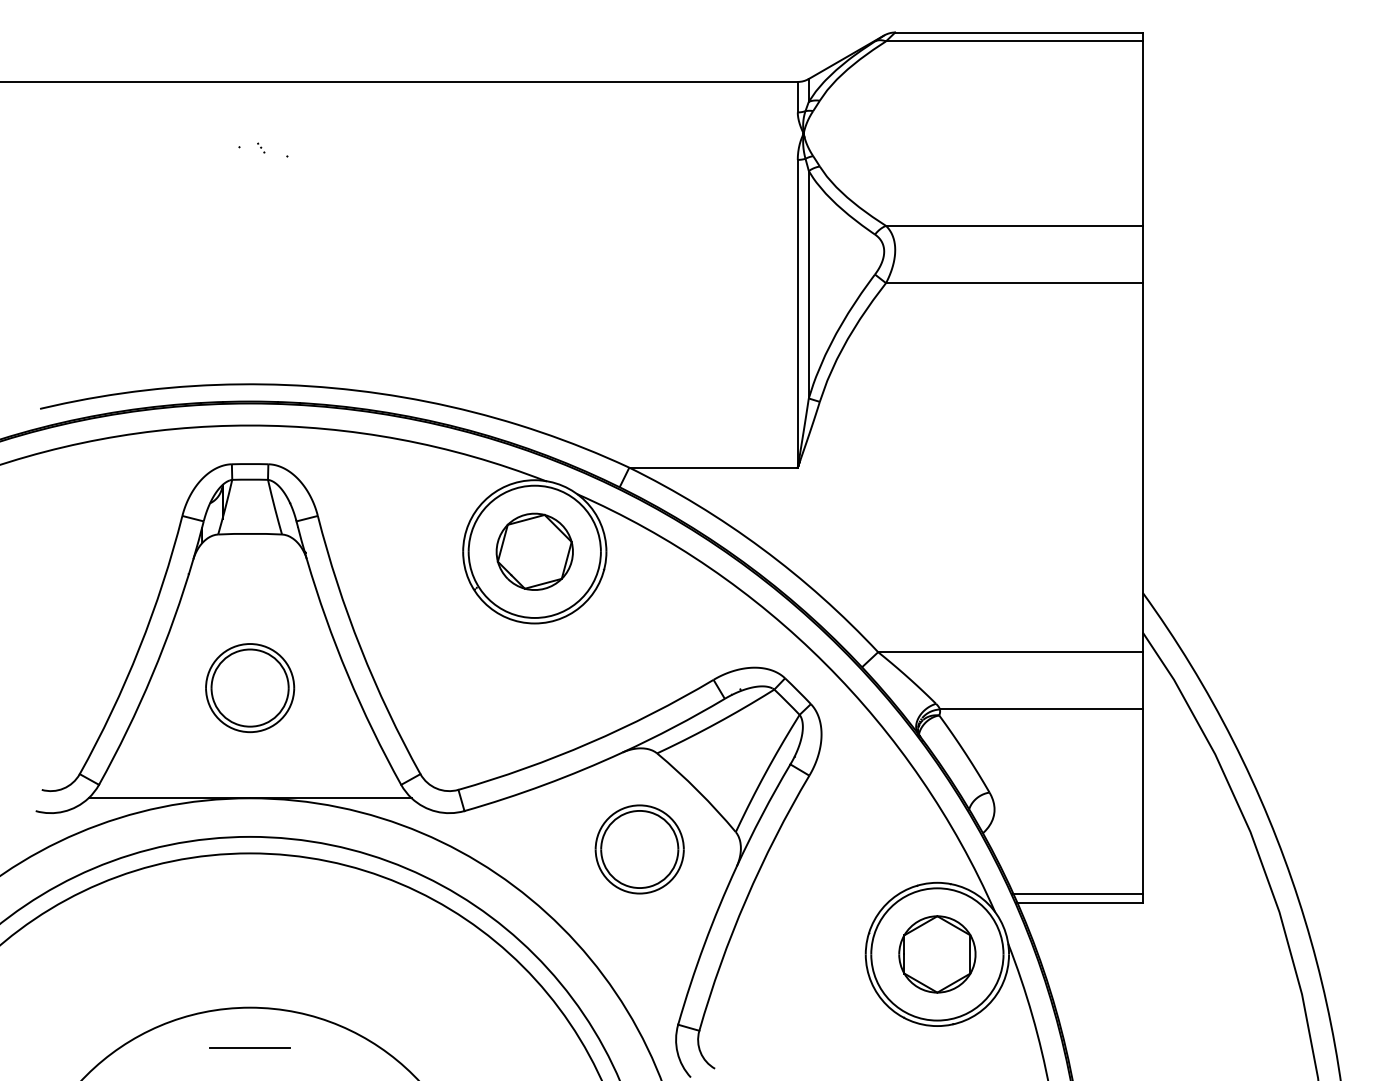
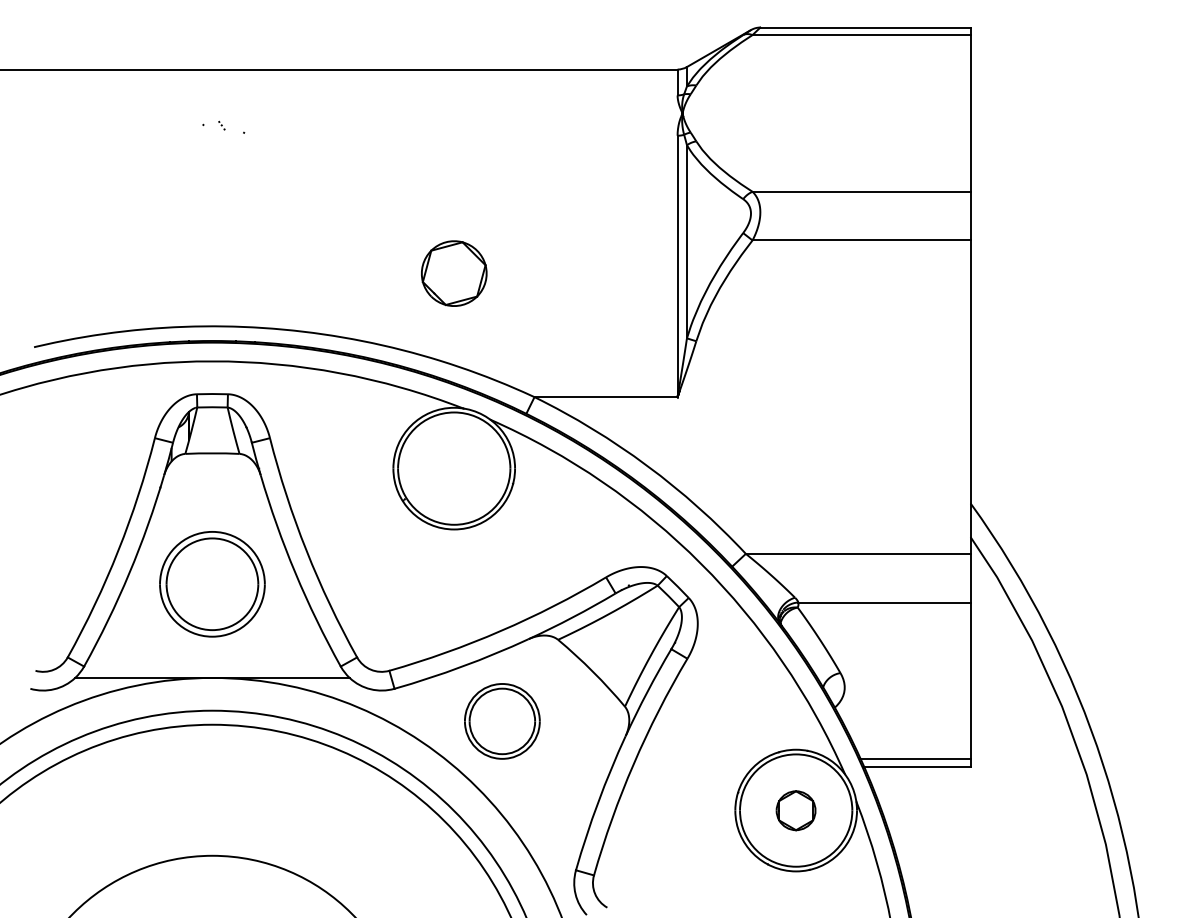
part: (535, 551) -> (454, 273), moved
part: (250, 688) -> (212, 584), size x1.4
part: (639, 849) -> (502, 721), moved
part: (936, 954) -> (795, 810), size x0.6
line: (250, 1048) -> (212, 890), removed

